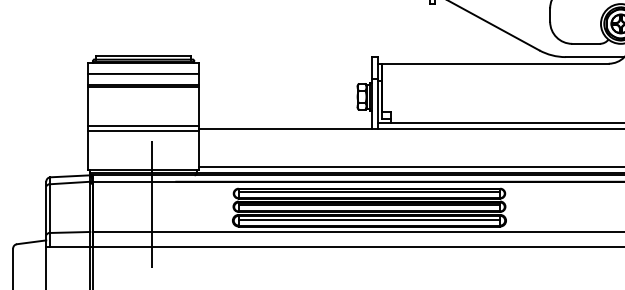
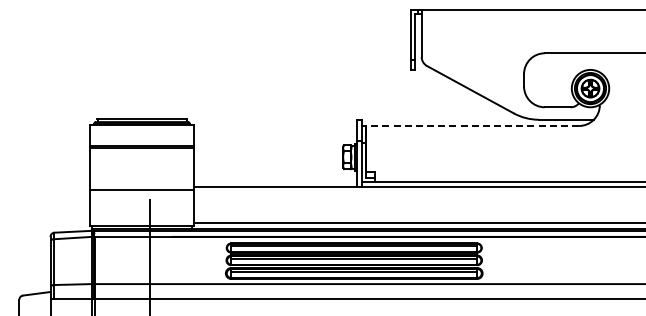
line: (495, 63) -> (472, 125), solid -> dashed
line: (143, 73) -> (141, 135), removed
line: (143, 126) -> (141, 184), removed

